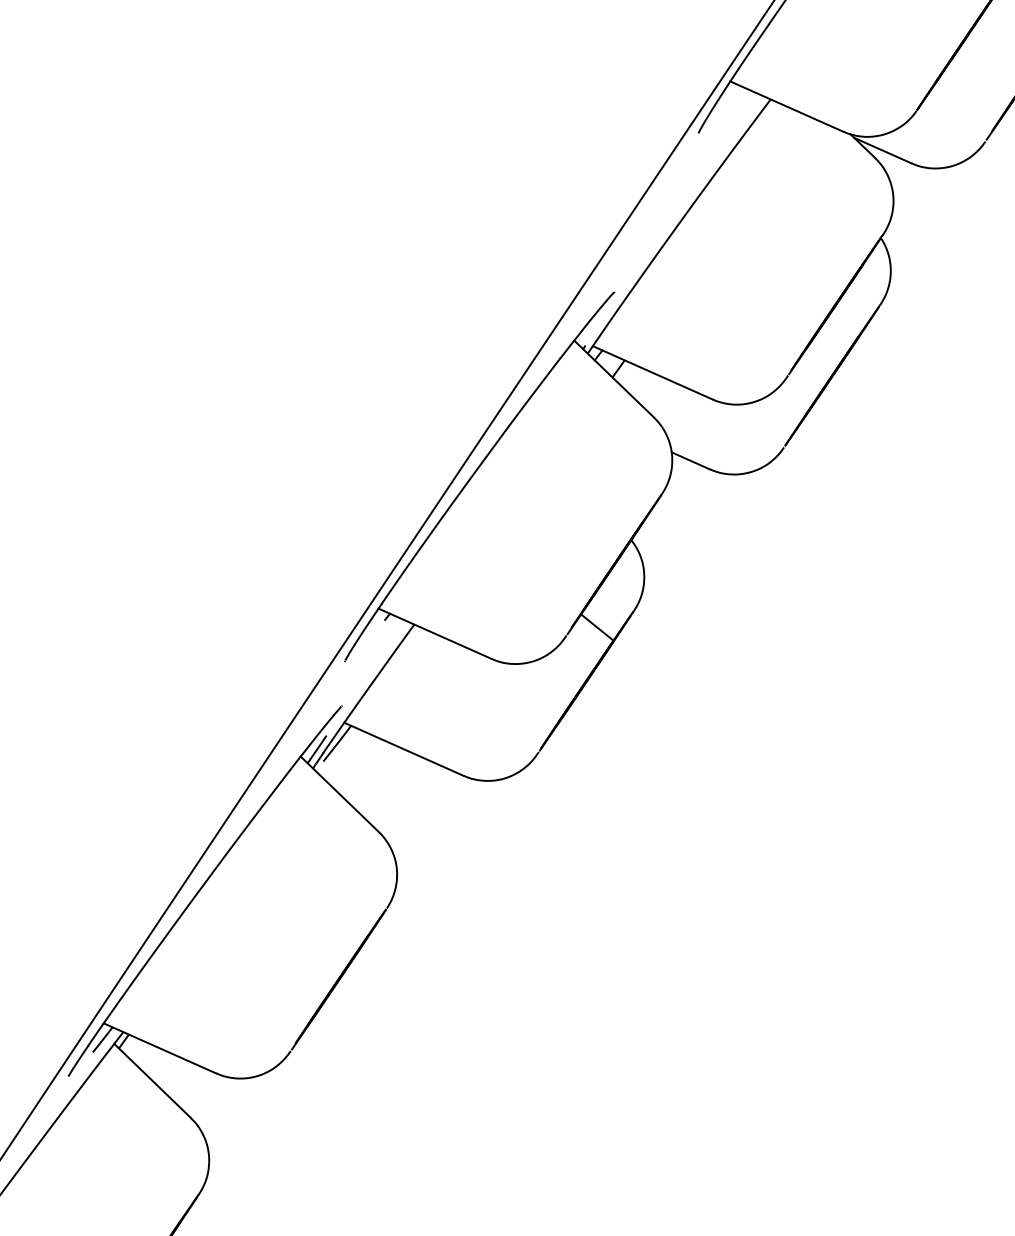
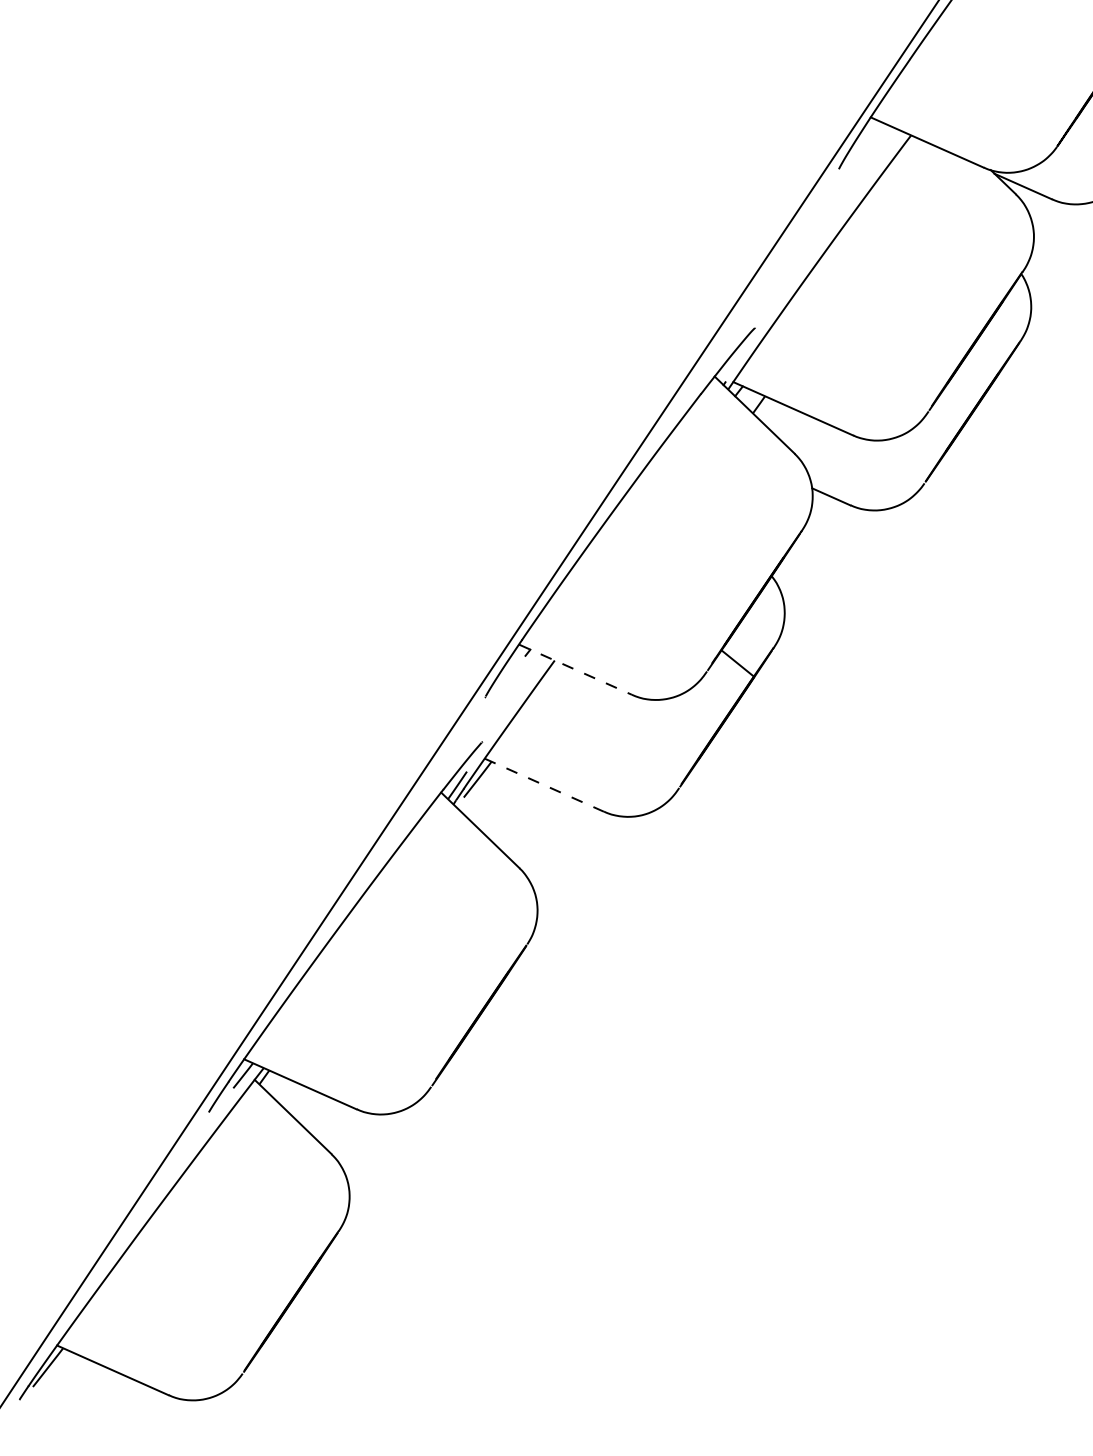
line: (435, 633) -> (575, 669), solid -> dashed
line: (404, 749) -> (544, 785), solid -> dashed

